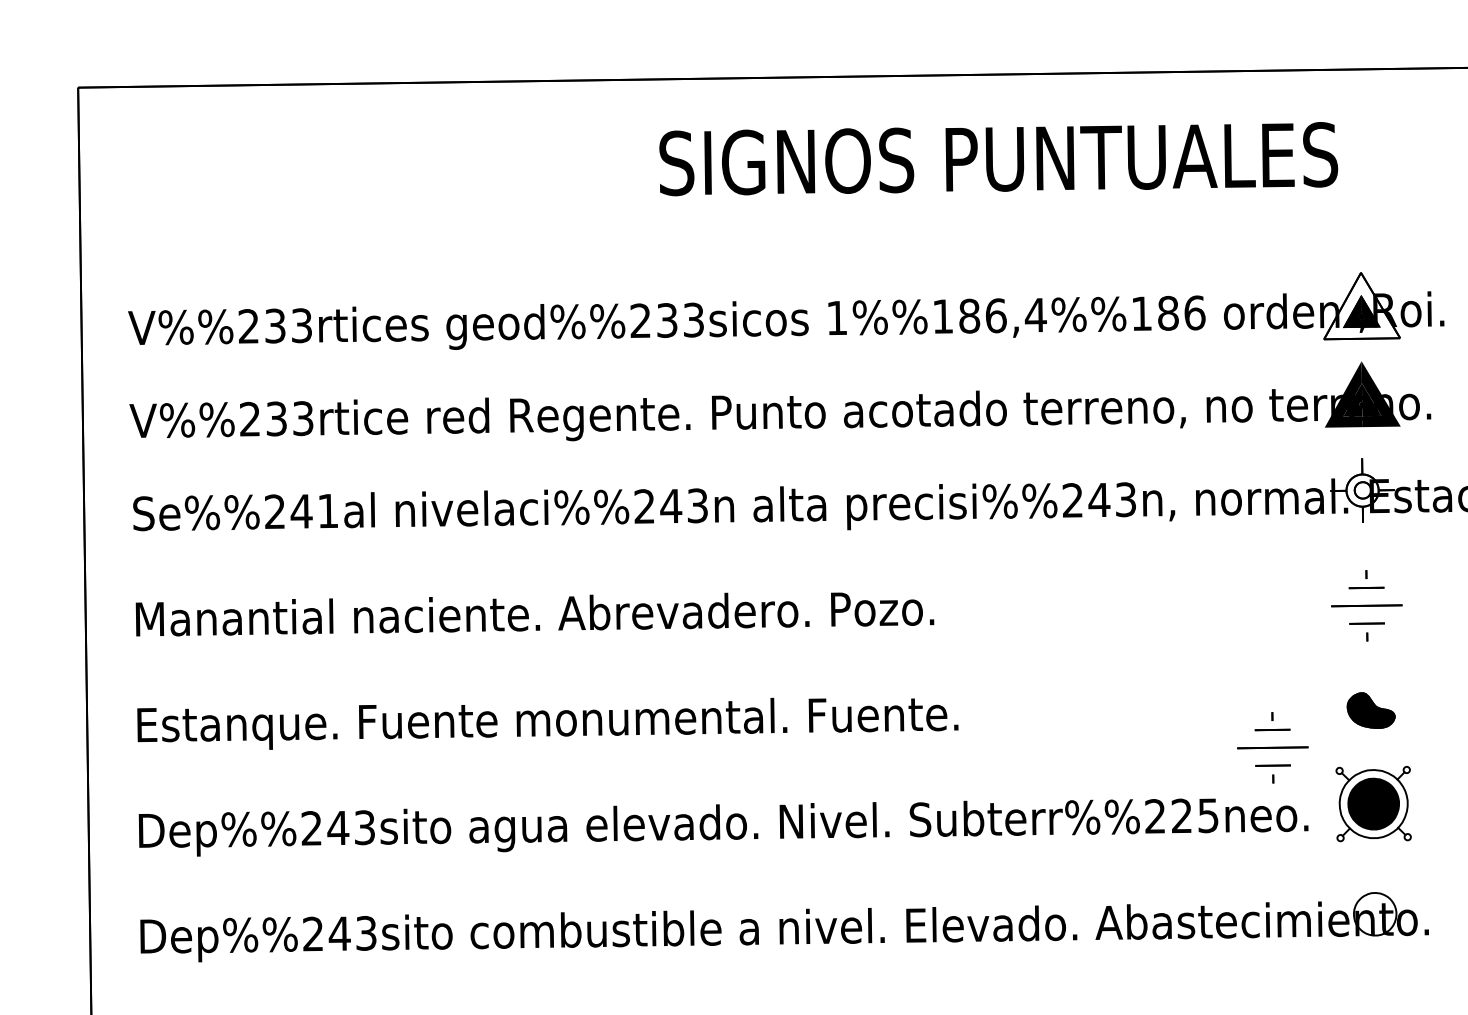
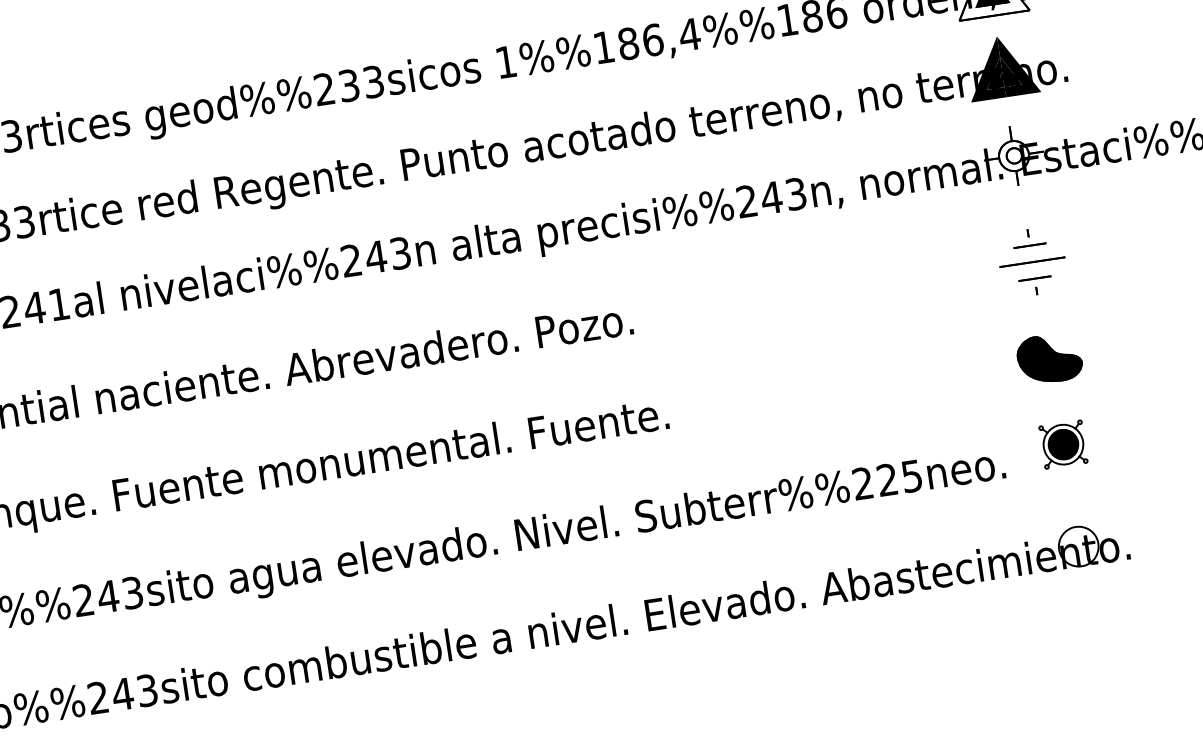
part: (1370, 710) -> (1048, 358), size x1.43
part: (1272, 747) -> (962, 405), removed
part: (1373, 803) -> (1063, 444), size x0.62

